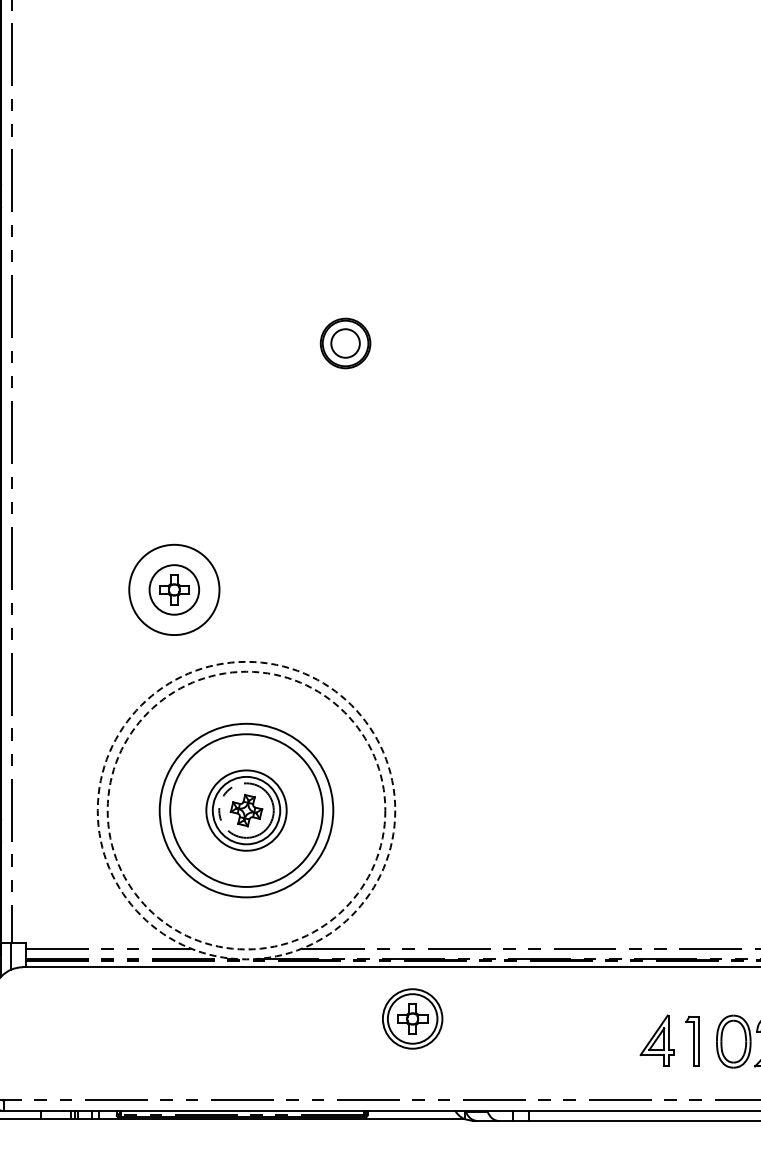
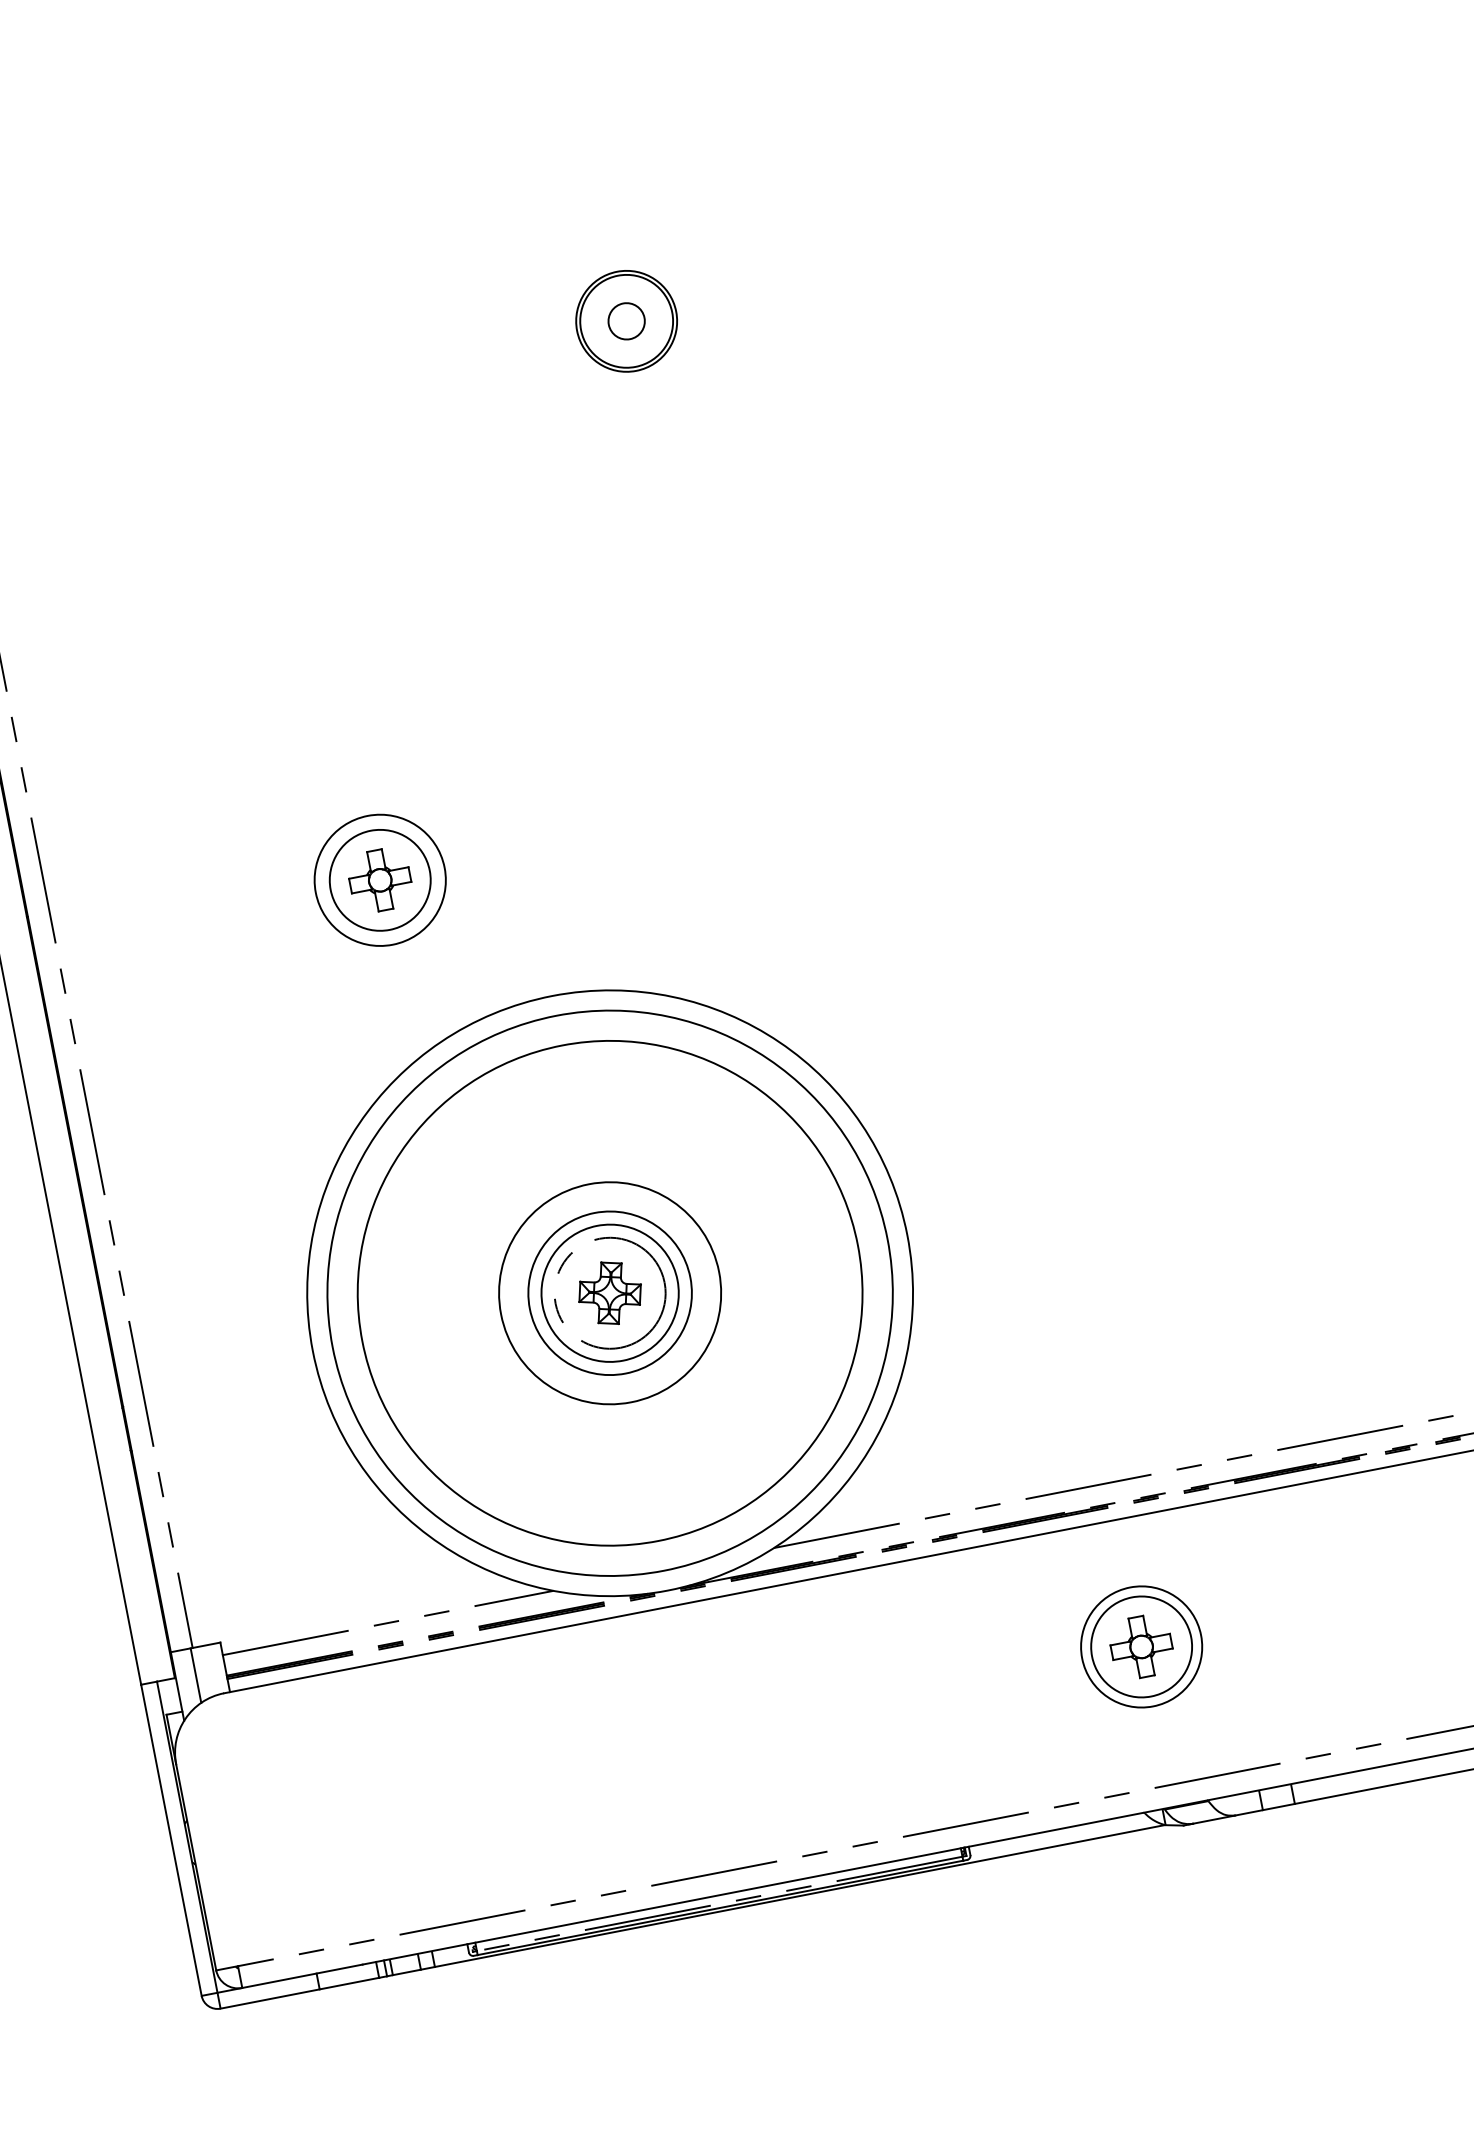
circle: (345, 343) -> (626, 321), size x0.62
circle: (174, 589) -> (380, 879), size x0.71
circle: (246, 810) -> (610, 1293), dashed -> solid
circle: (246, 810) -> (610, 1293), dashed -> solid
circle: (246, 810) -> (610, 1293), size x0.71
circle: (246, 810) -> (610, 1293), size x1.43
part: (412, 1018) -> (1141, 1646), moved

